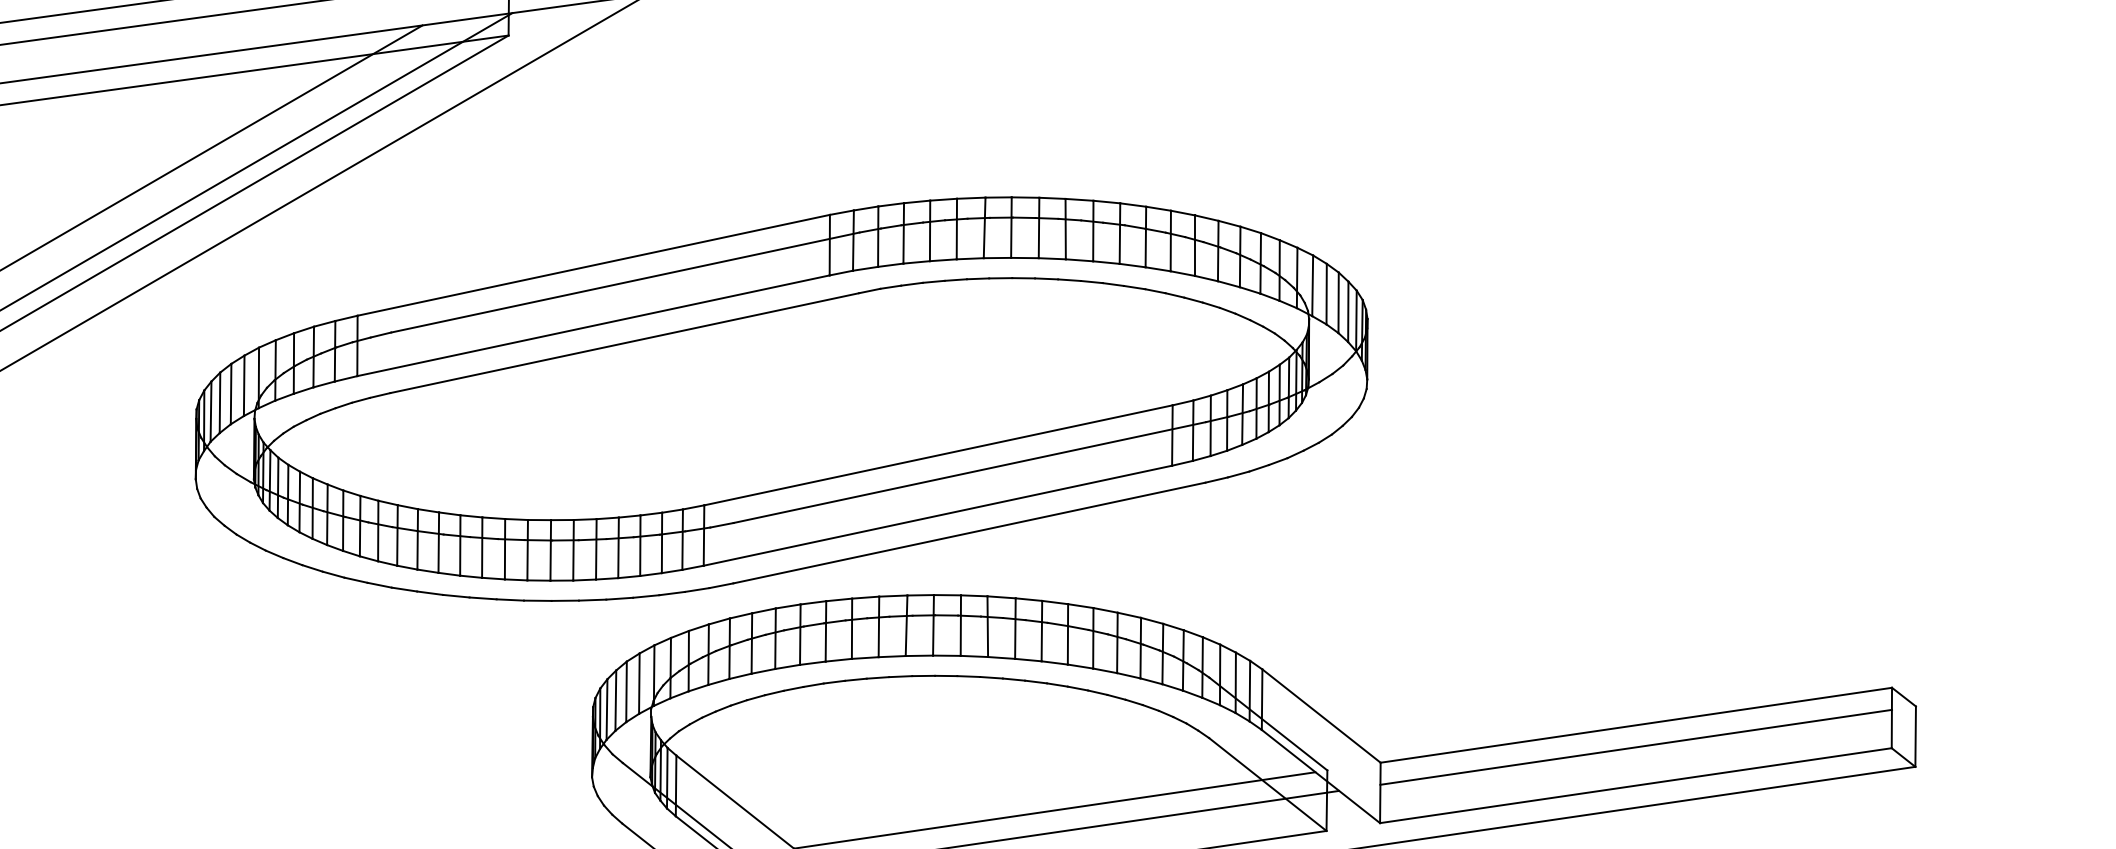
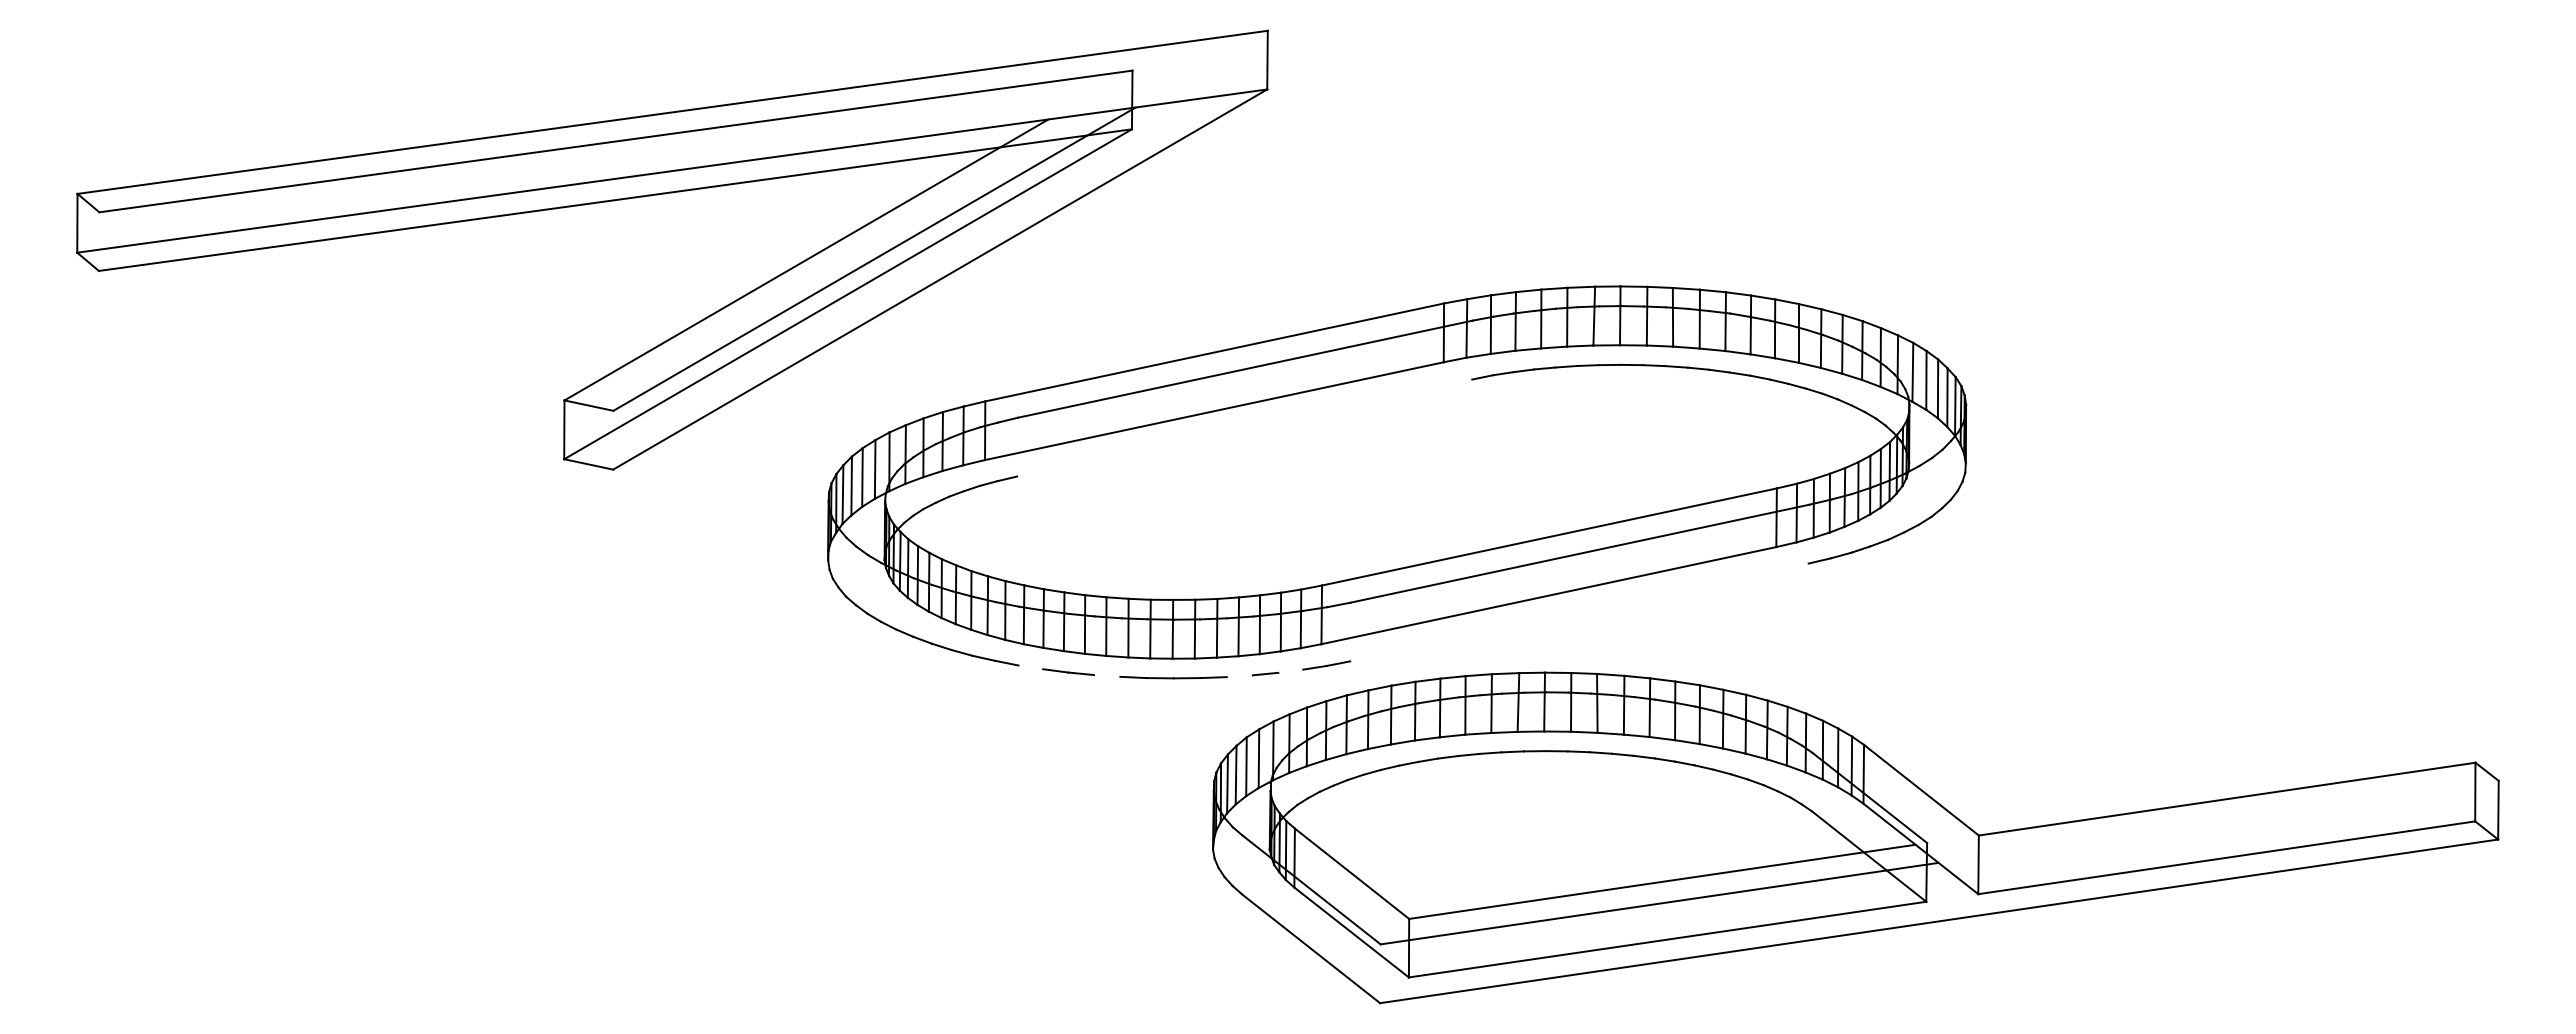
line: (624, 342) -> (1244, 427), removed
line: (969, 533) -> (1579, 612), removed
line: (404, 589) -> (1030, 667), removed
line: (671, 592) -> (1290, 670), removed
line: (483, 597) -> (1107, 675), removed
line: (619, 598) -> (1239, 676), removed
line: (1635, 747) -> (2226, 820), removed

